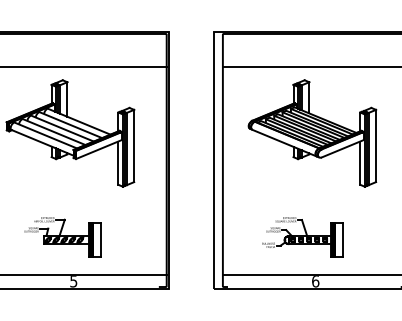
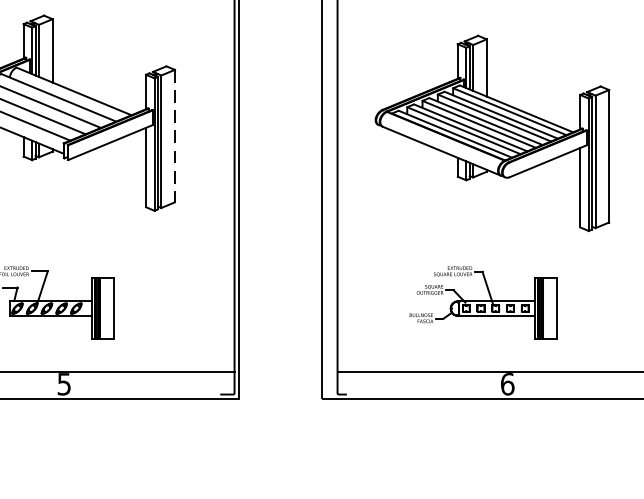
part: (312, 133) -> (492, 133), moved
line: (134, 146) -> (175, 137), solid -> dashed

